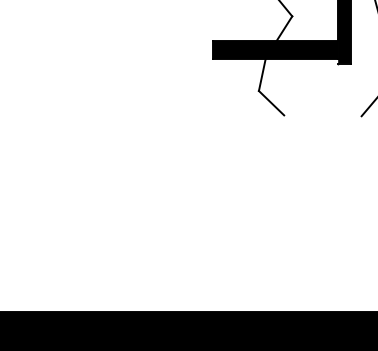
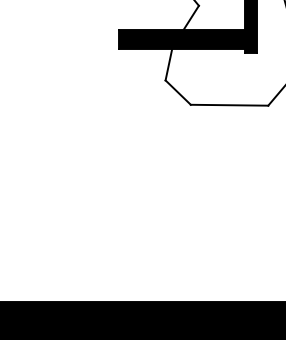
line: (322, 115) -> (229, 104), added

